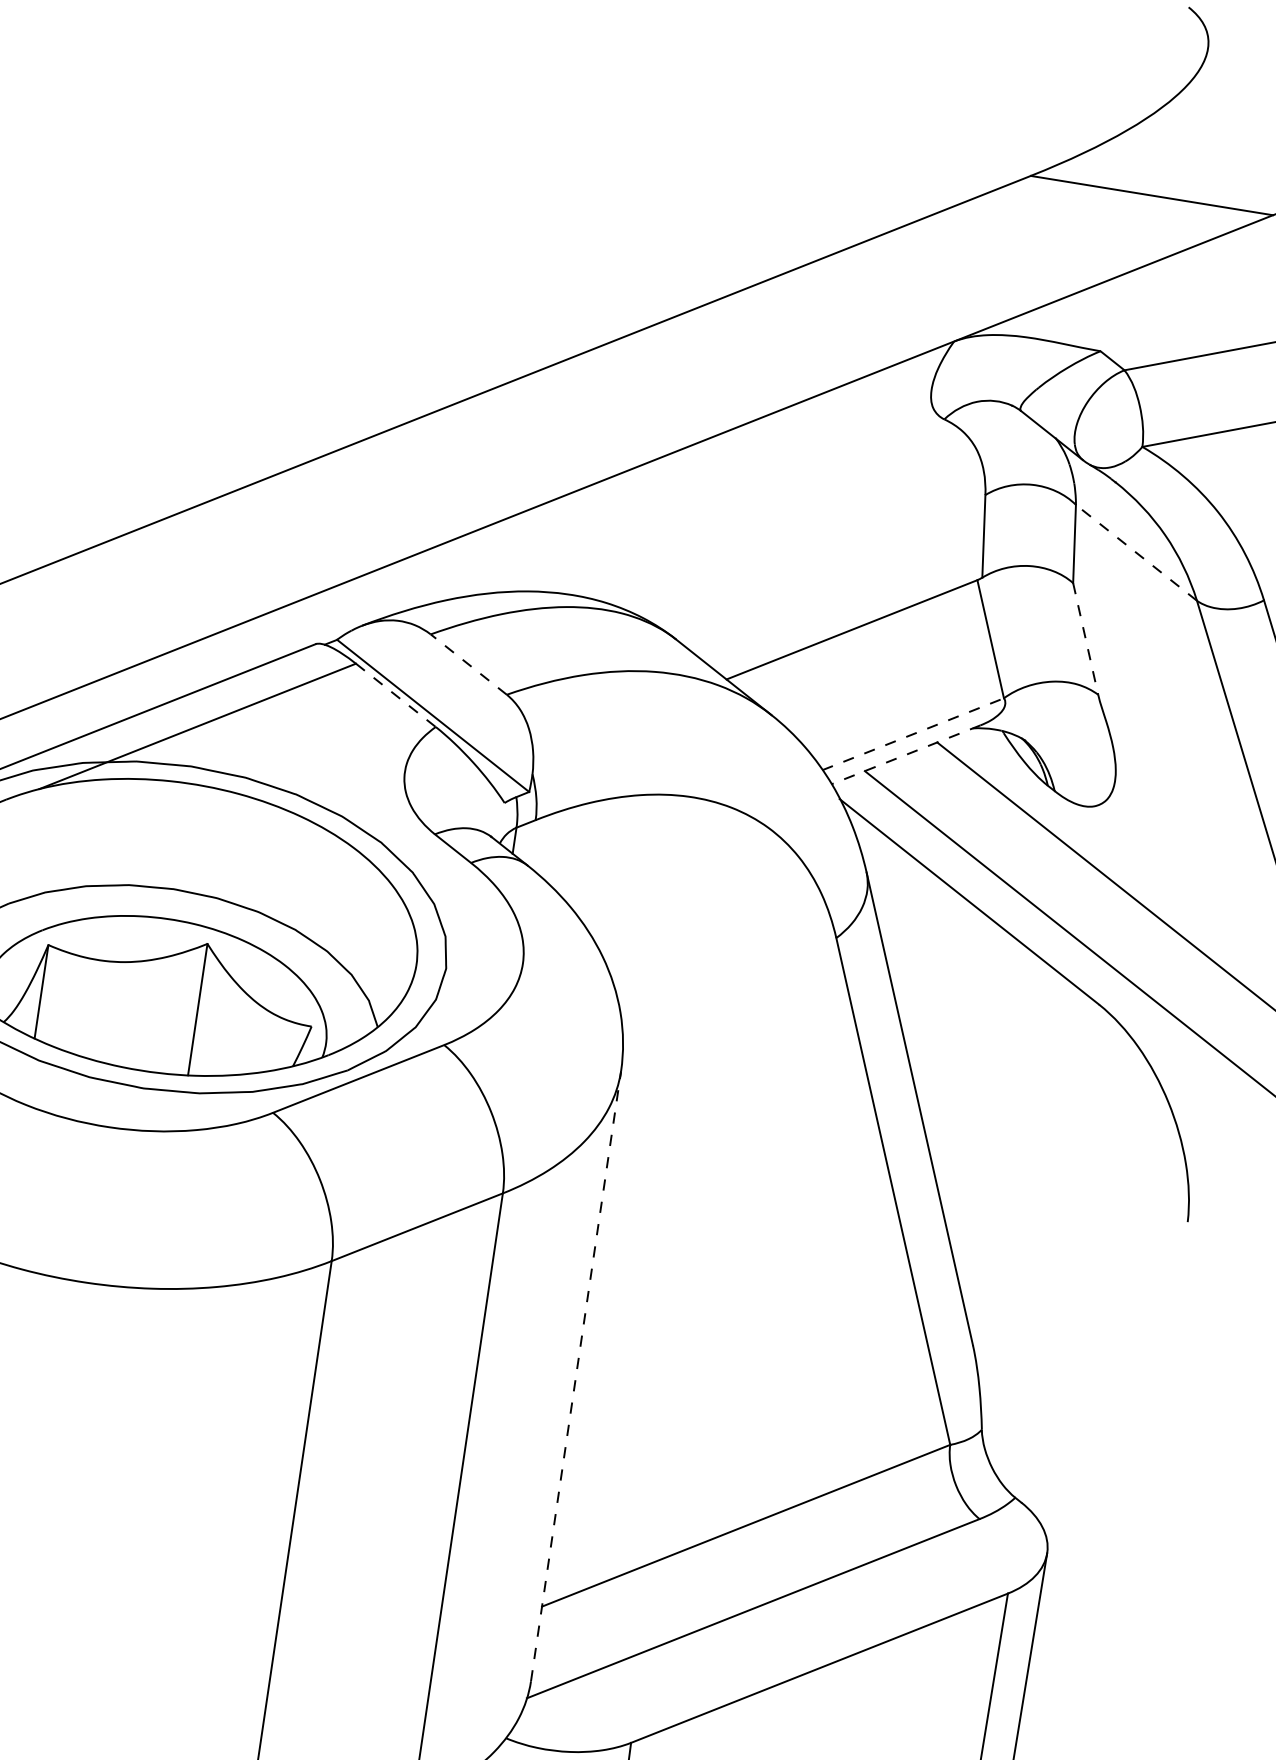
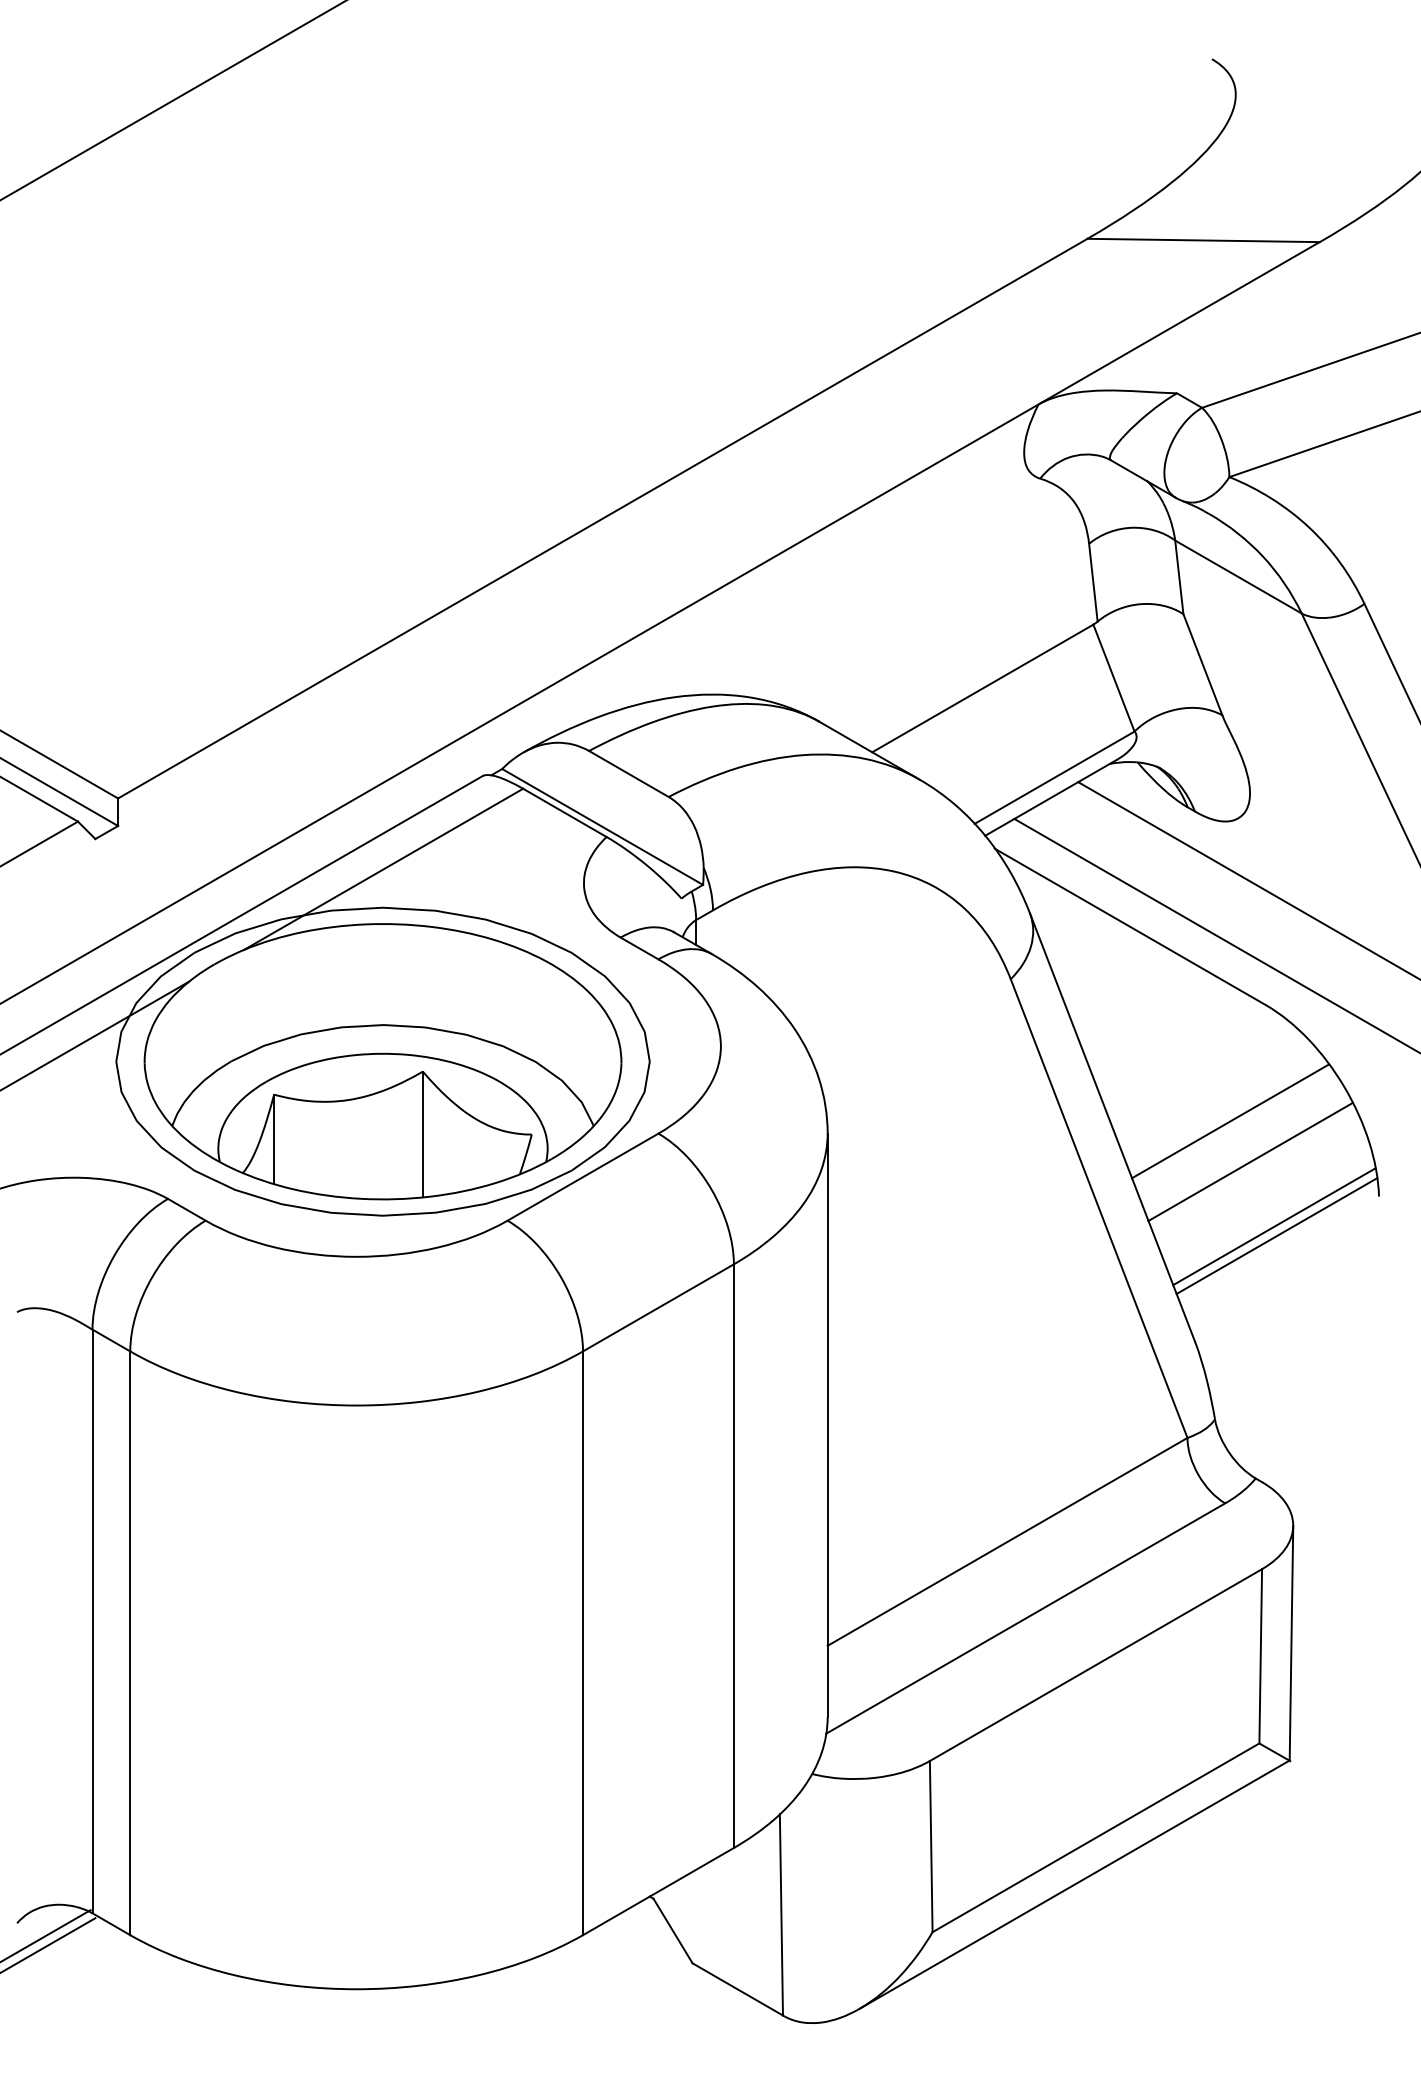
line: (1136, 552) -> (1238, 576), dashed -> solid
line: (1086, 639) -> (1203, 665), dashed -> solid
line: (468, 664) -> (628, 773), dashed -> solid
line: (396, 696) -> (565, 813), dashed -> solid
line: (913, 733) -> (1054, 777), dashed -> solid
line: (905, 755) -> (1050, 798), dashed -> solid
line: (1044, 1120) -> (1230, 1121), added
line: (1058, 1165) -> (1250, 1161), added
line: (1073, 1237) -> (1274, 1226), added
line: (1074, 1248) -> (1276, 1236), added
line: (575, 1376) -> (827, 1425), dashed -> solid

